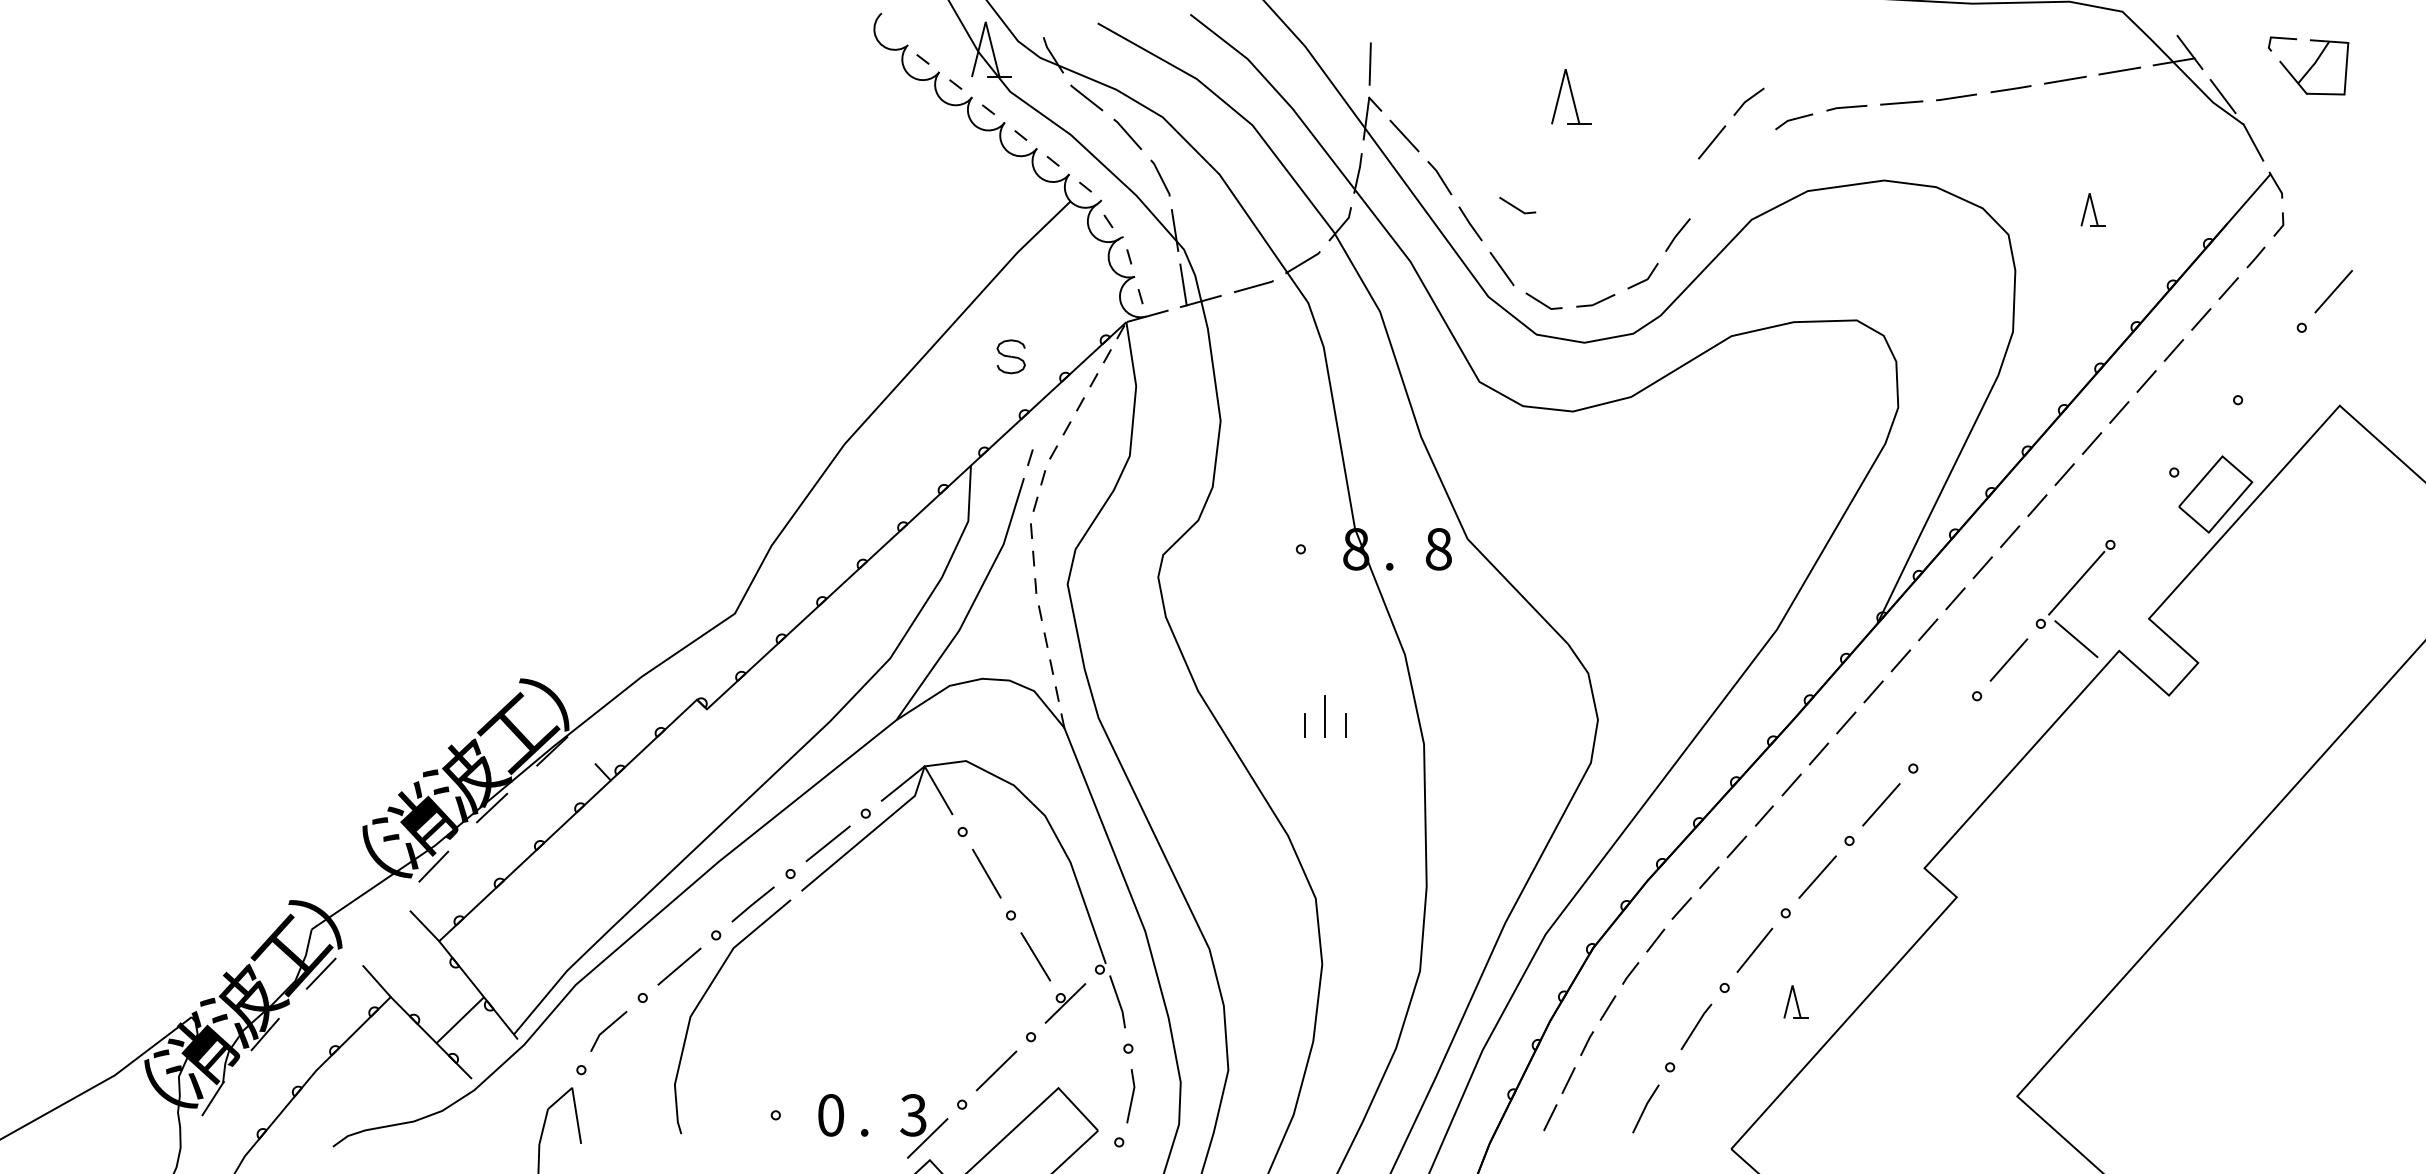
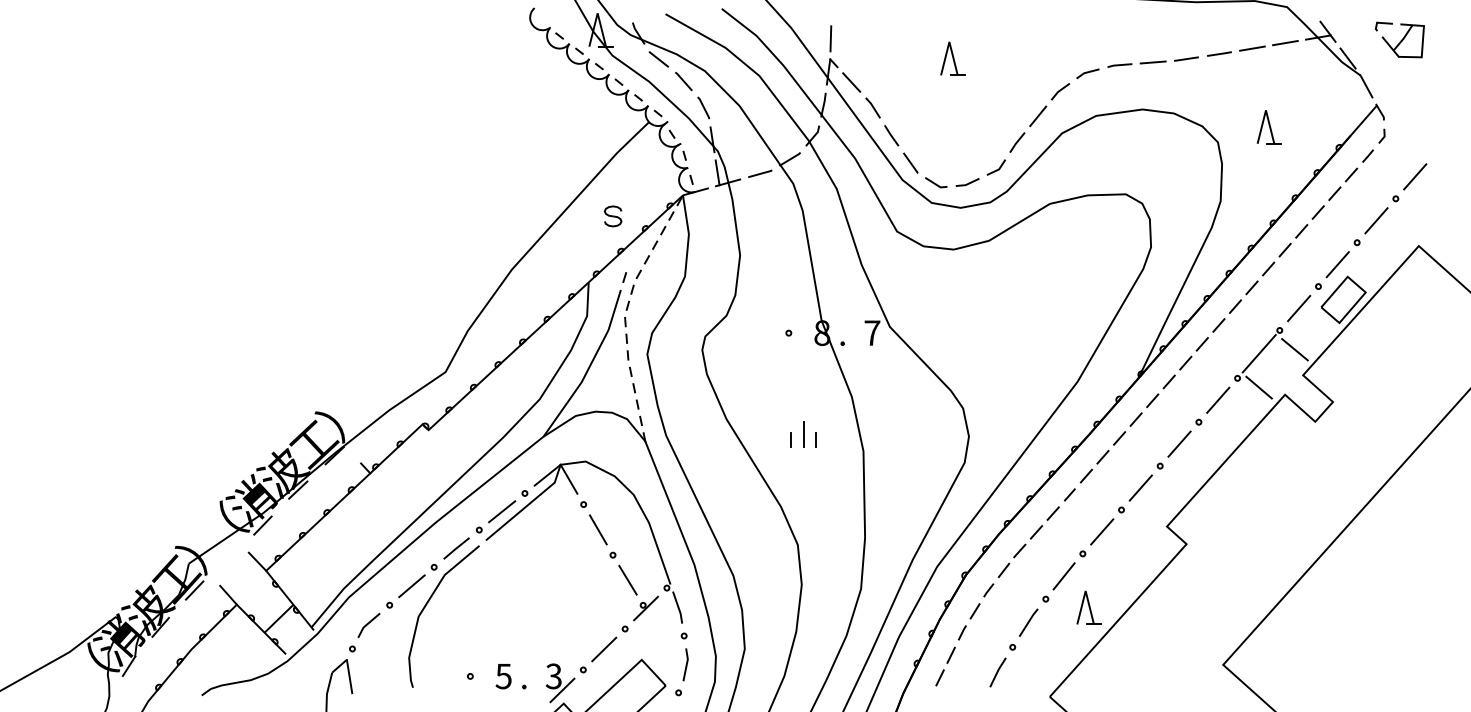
part: (1730, 124) -> (1049, 105), moved
line: (1518, 206) -> (920, 125), removed
part: (2091, 210) -> (1268, 127), size x1.67
line: (2269, 363) -> (1376, 220), added
line: (2205, 436) -> (1337, 264), added
line: (2142, 508) -> (1299, 308), added
text: (1438, 549) -> (872, 333), 8 -> 7
line: (2134, 576) -> (1294, 349), added
line: (1945, 731) -> (1179, 443), added
part: (1795, 1001) -> (1088, 607), size x1.67
text: (830, 1115) -> (503, 676), 0 -> 5

